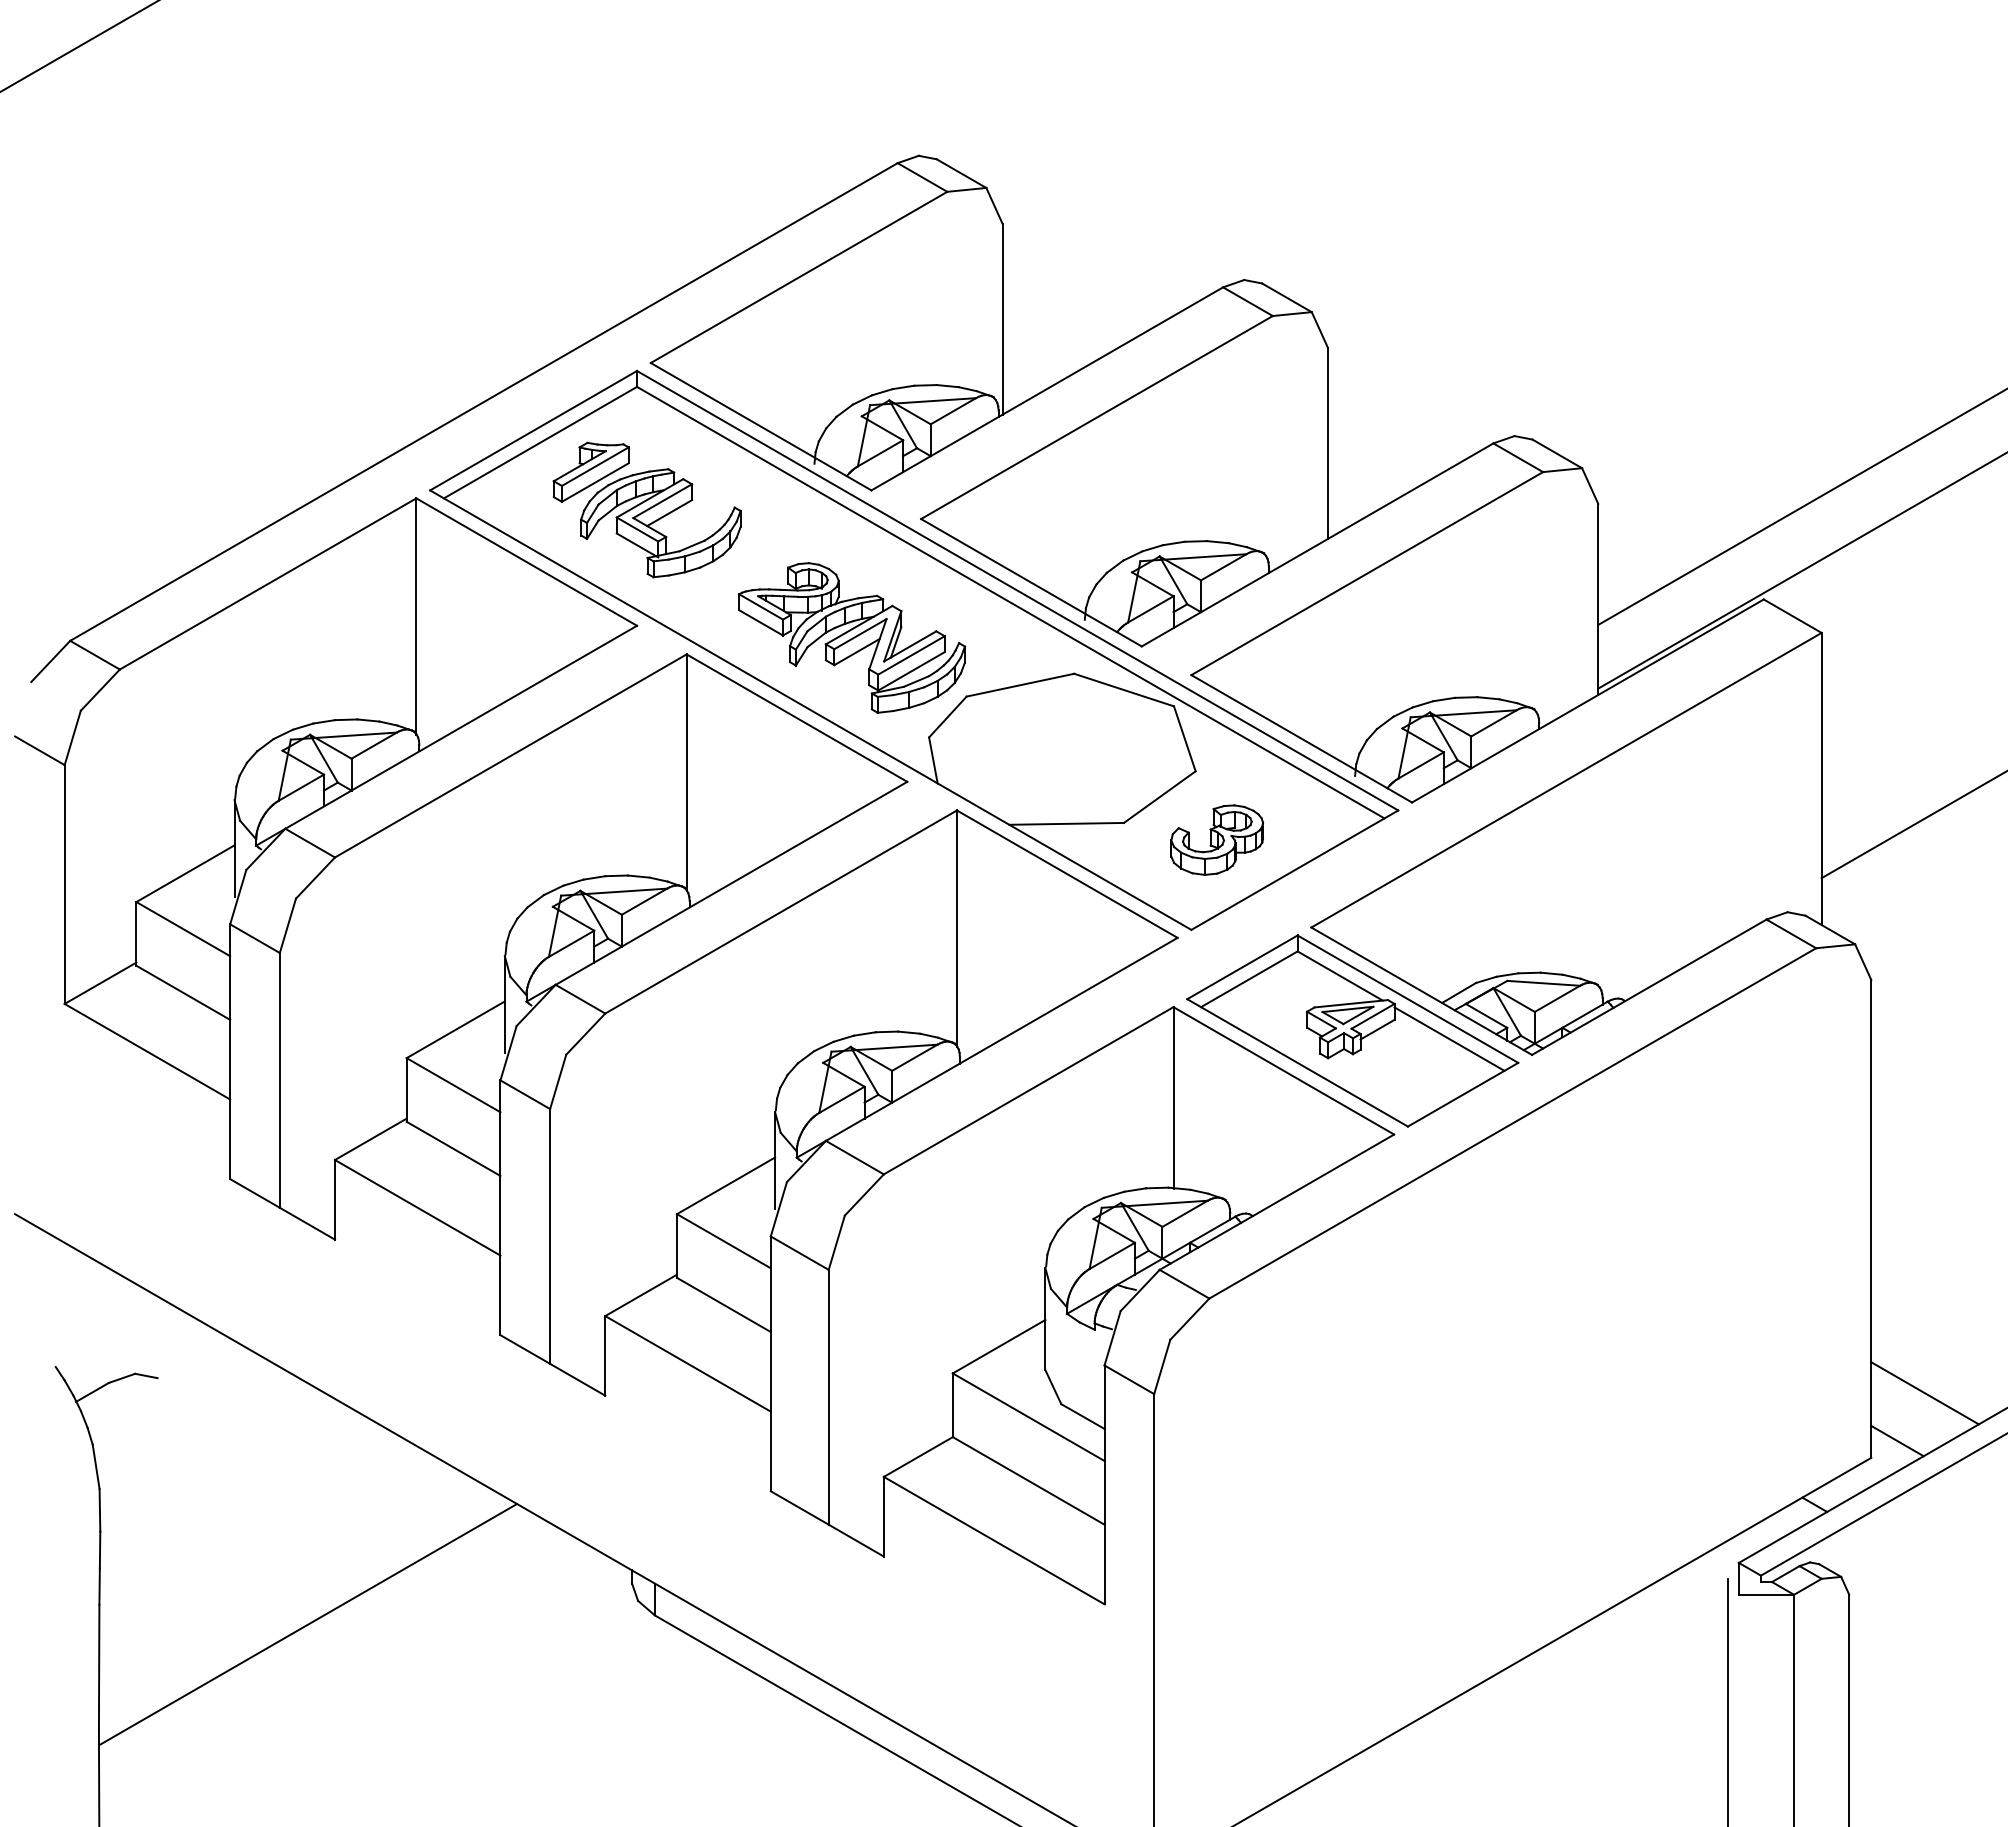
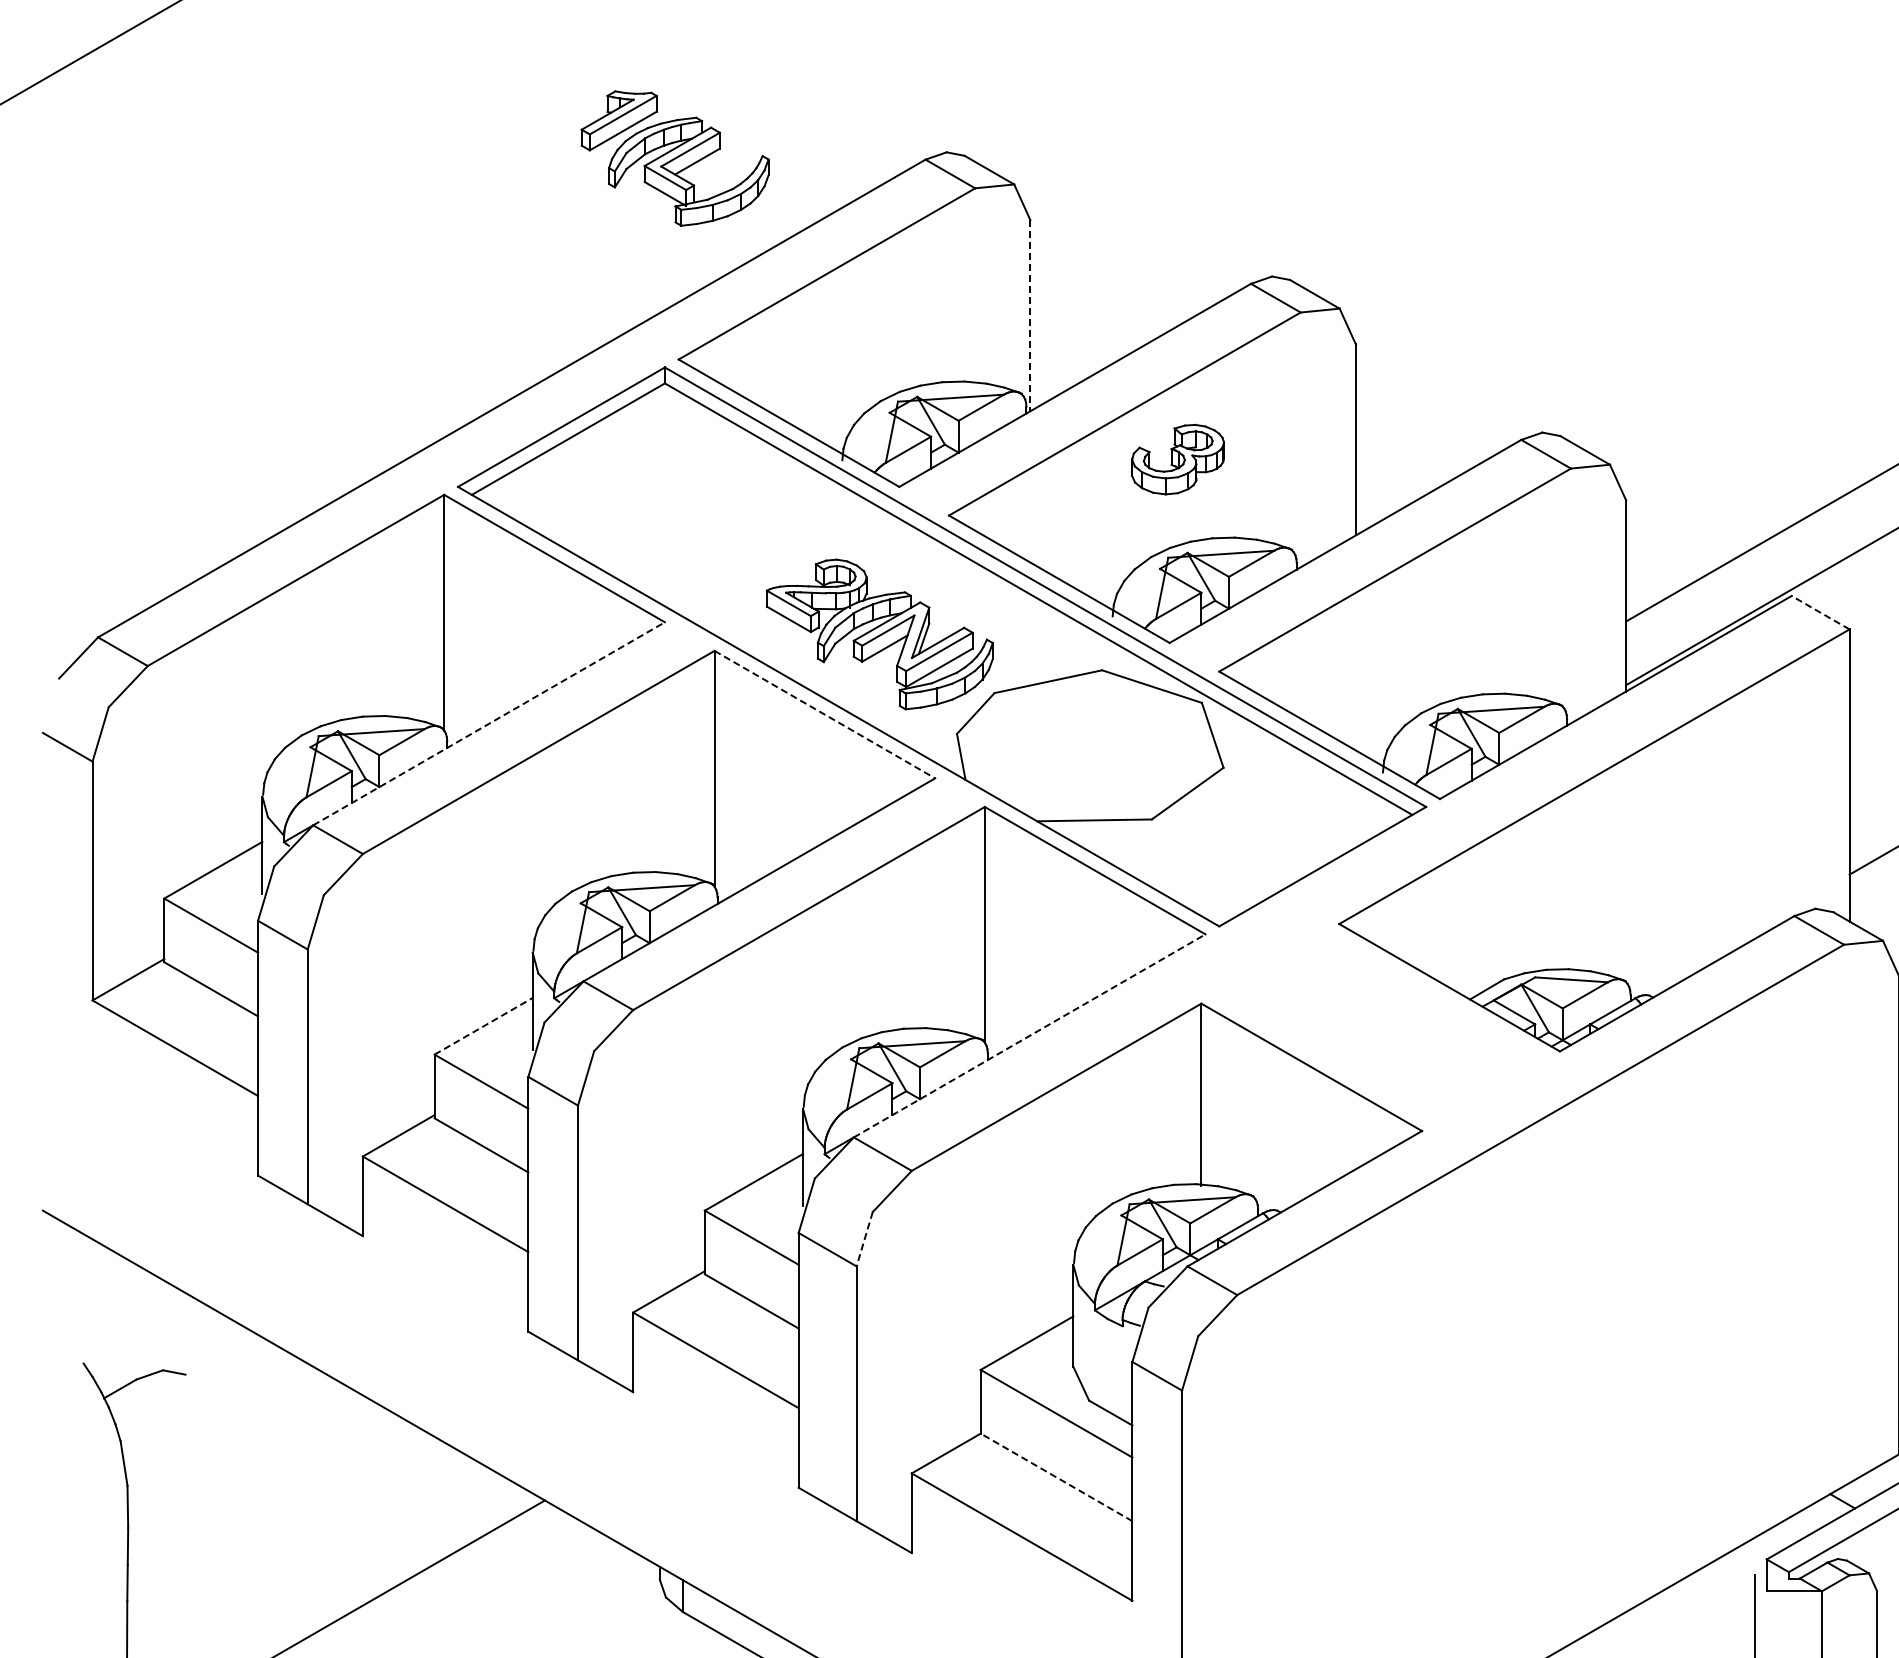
line: (1002, 319) -> (1030, 316), solid -> dashed
part: (646, 509) -> (674, 158), moved
line: (1792, 615) -> (1820, 612), solid -> dashed
line: (797, 718) -> (825, 715), solid -> dashed
line: (461, 727) -> (489, 724), solid -> dashed
part: (1216, 839) -> (1177, 459), moved
line: (455, 1029) -> (483, 1026), solid -> dashed
part: (1352, 1030) -> (1380, 1027), removed
line: (1002, 1039) -> (1030, 1036), solid -> dashed
line: (836, 1243) -> (864, 1240), solid -> dashed
line: (1028, 1480) -> (1056, 1477), solid -> dashed

